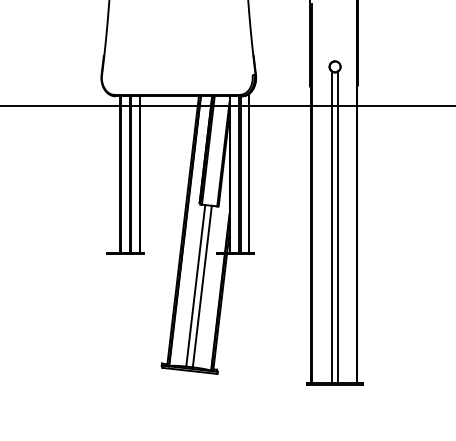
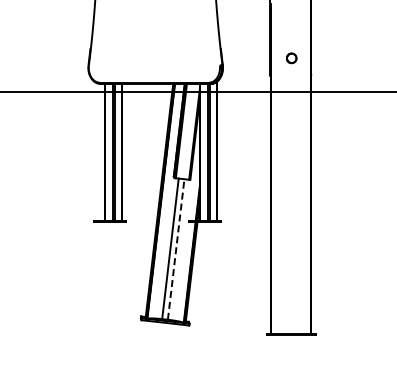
line: (331, 226) -> (288, 197), removed
line: (338, 226) -> (294, 197), removed
line: (202, 286) -> (176, 249), solid -> dashed

